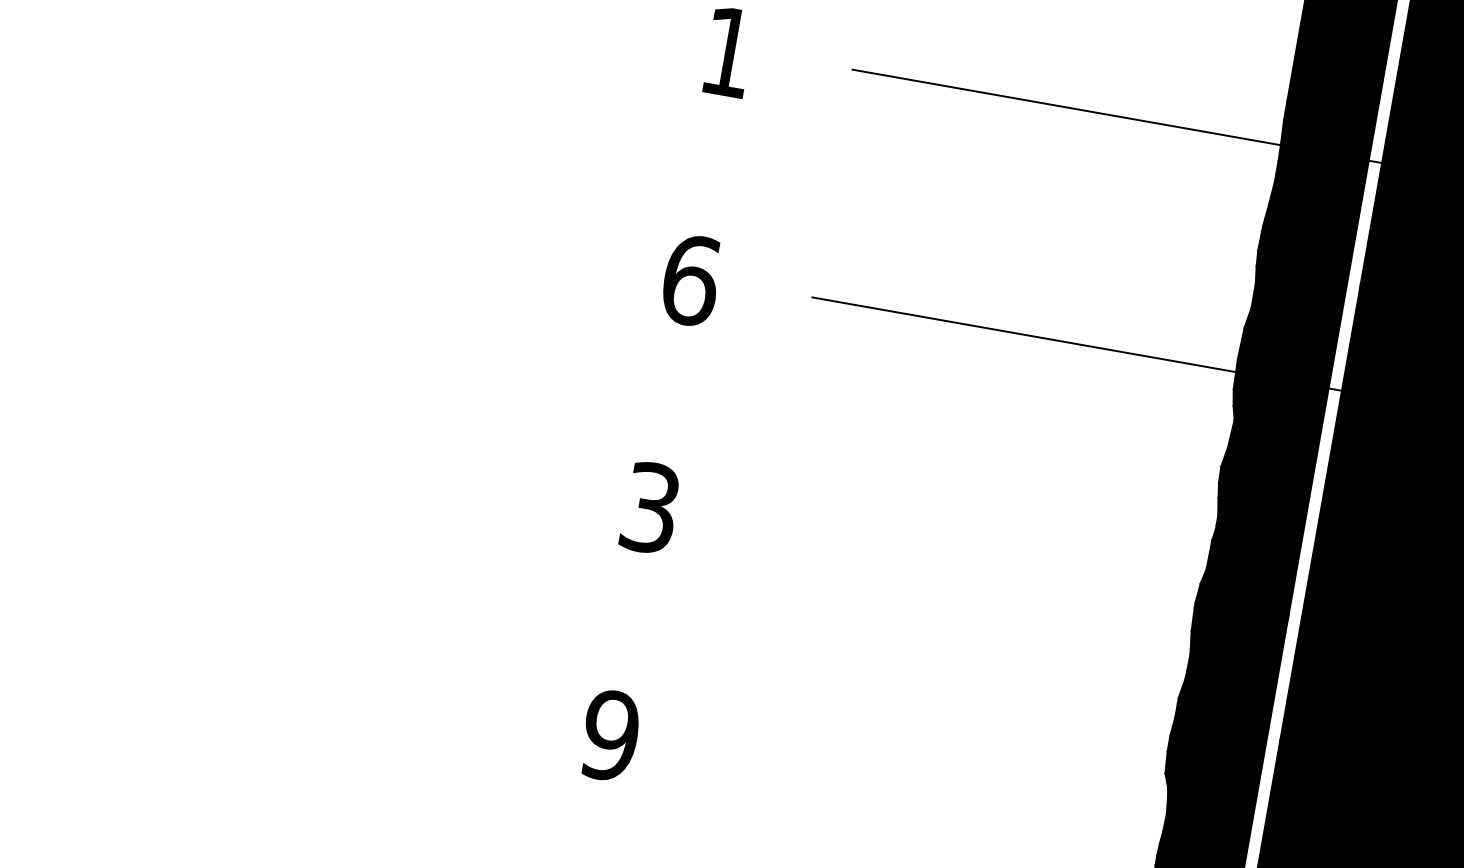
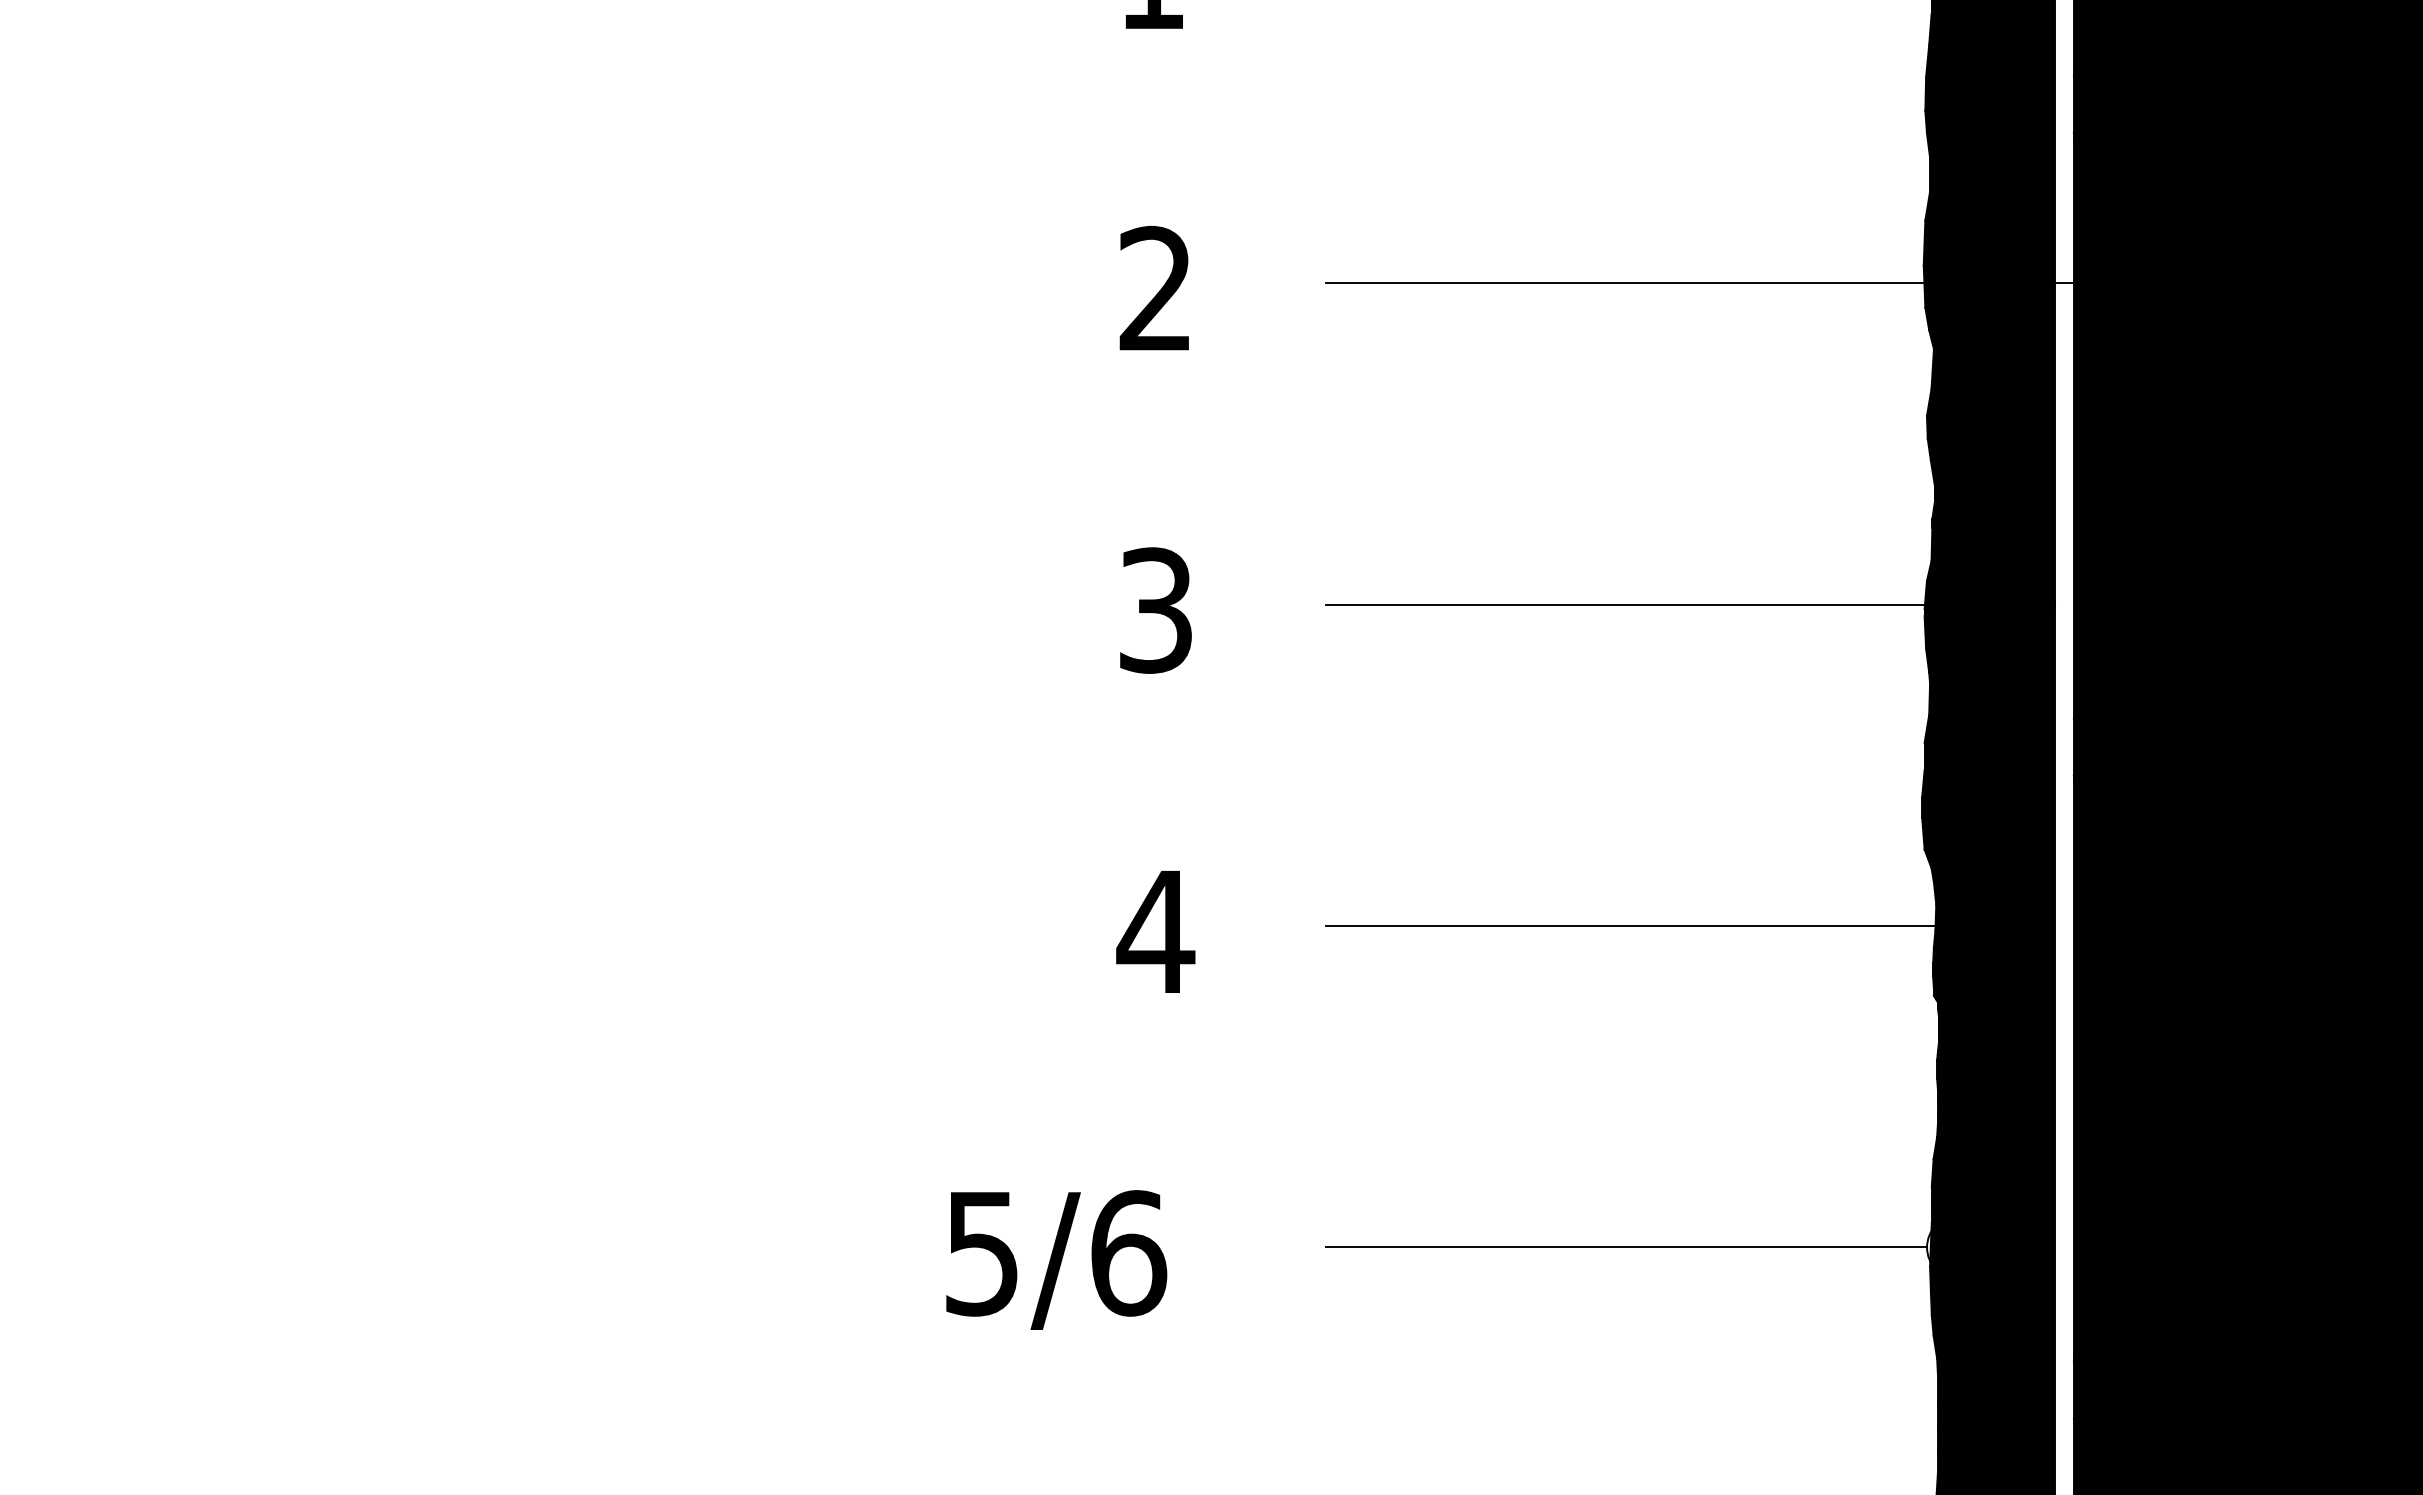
text: (691, 279) -> (1156, 288), 6 -> 2
line: (1007, 566) -> (1658, 604), added
text: (610, 735) -> (1155, 931), 9 -> 4
line: (961, 793) -> (1650, 926), added

